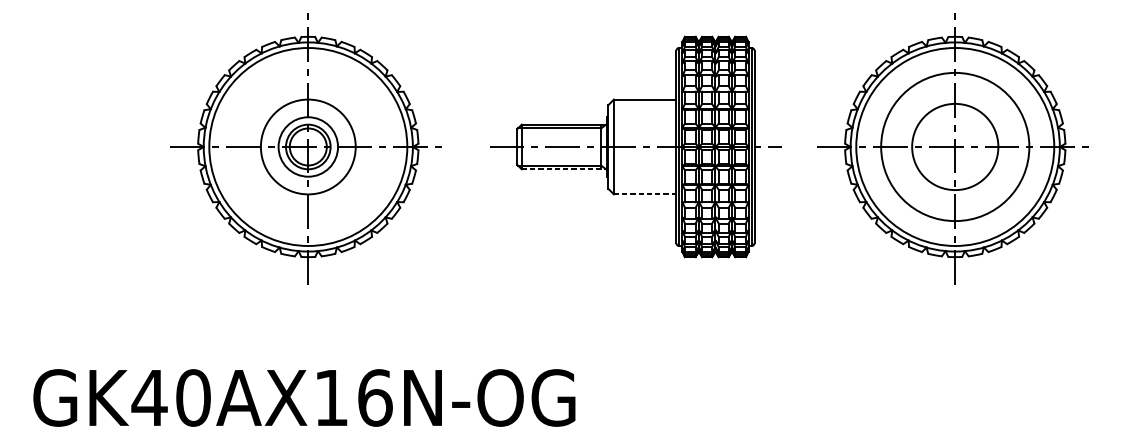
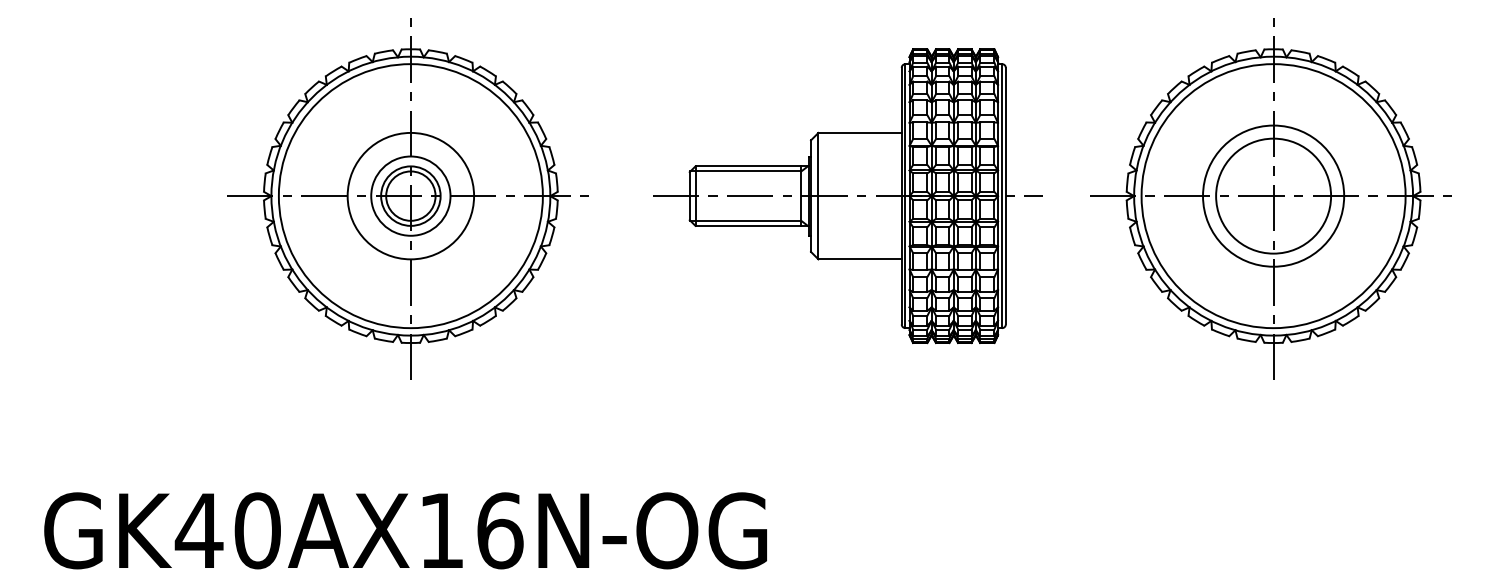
circle: (955, 146) -> (1273, 195), size x0.71
line: (564, 169) -> (752, 225), dashed -> solid
line: (645, 194) -> (860, 259), dashed -> solid

